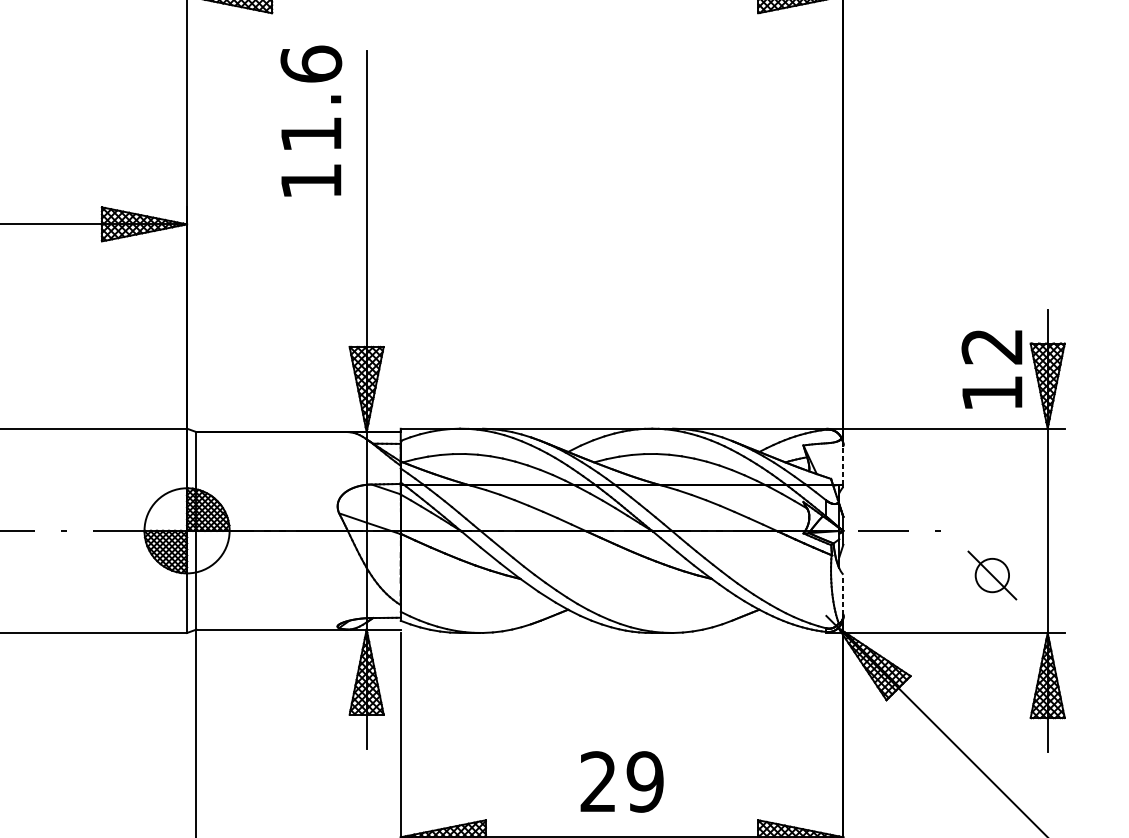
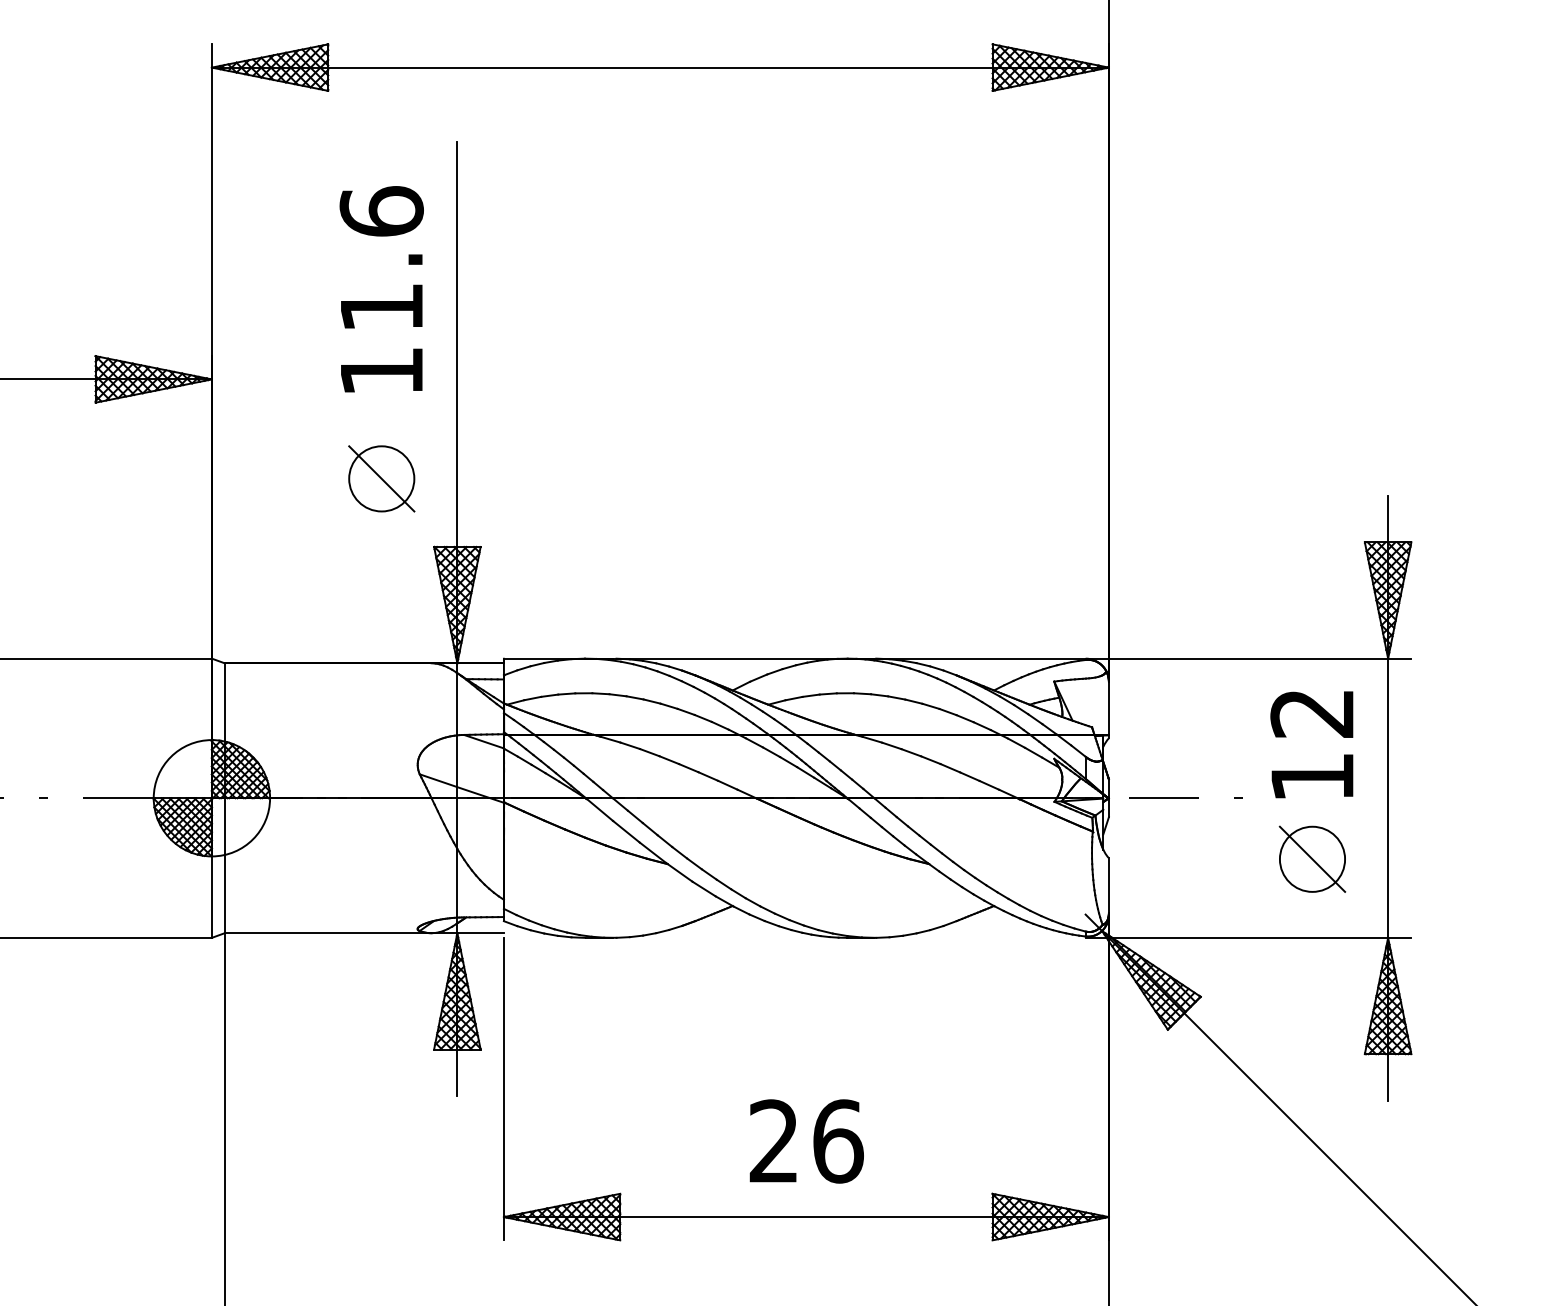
text: (311, 121) -> (381, 289), moved
part: (311, 296) -> (381, 478), added
text: (991, 369) -> (1311, 744), moved
line: (843, 465) -> (1108, 708), dashed -> solid
circle: (992, 574) -> (1312, 858), size x1.43
line: (843, 594) -> (1108, 885), dashed -> solid
text: (644, 781) -> (837, 1141), 29 -> 26

